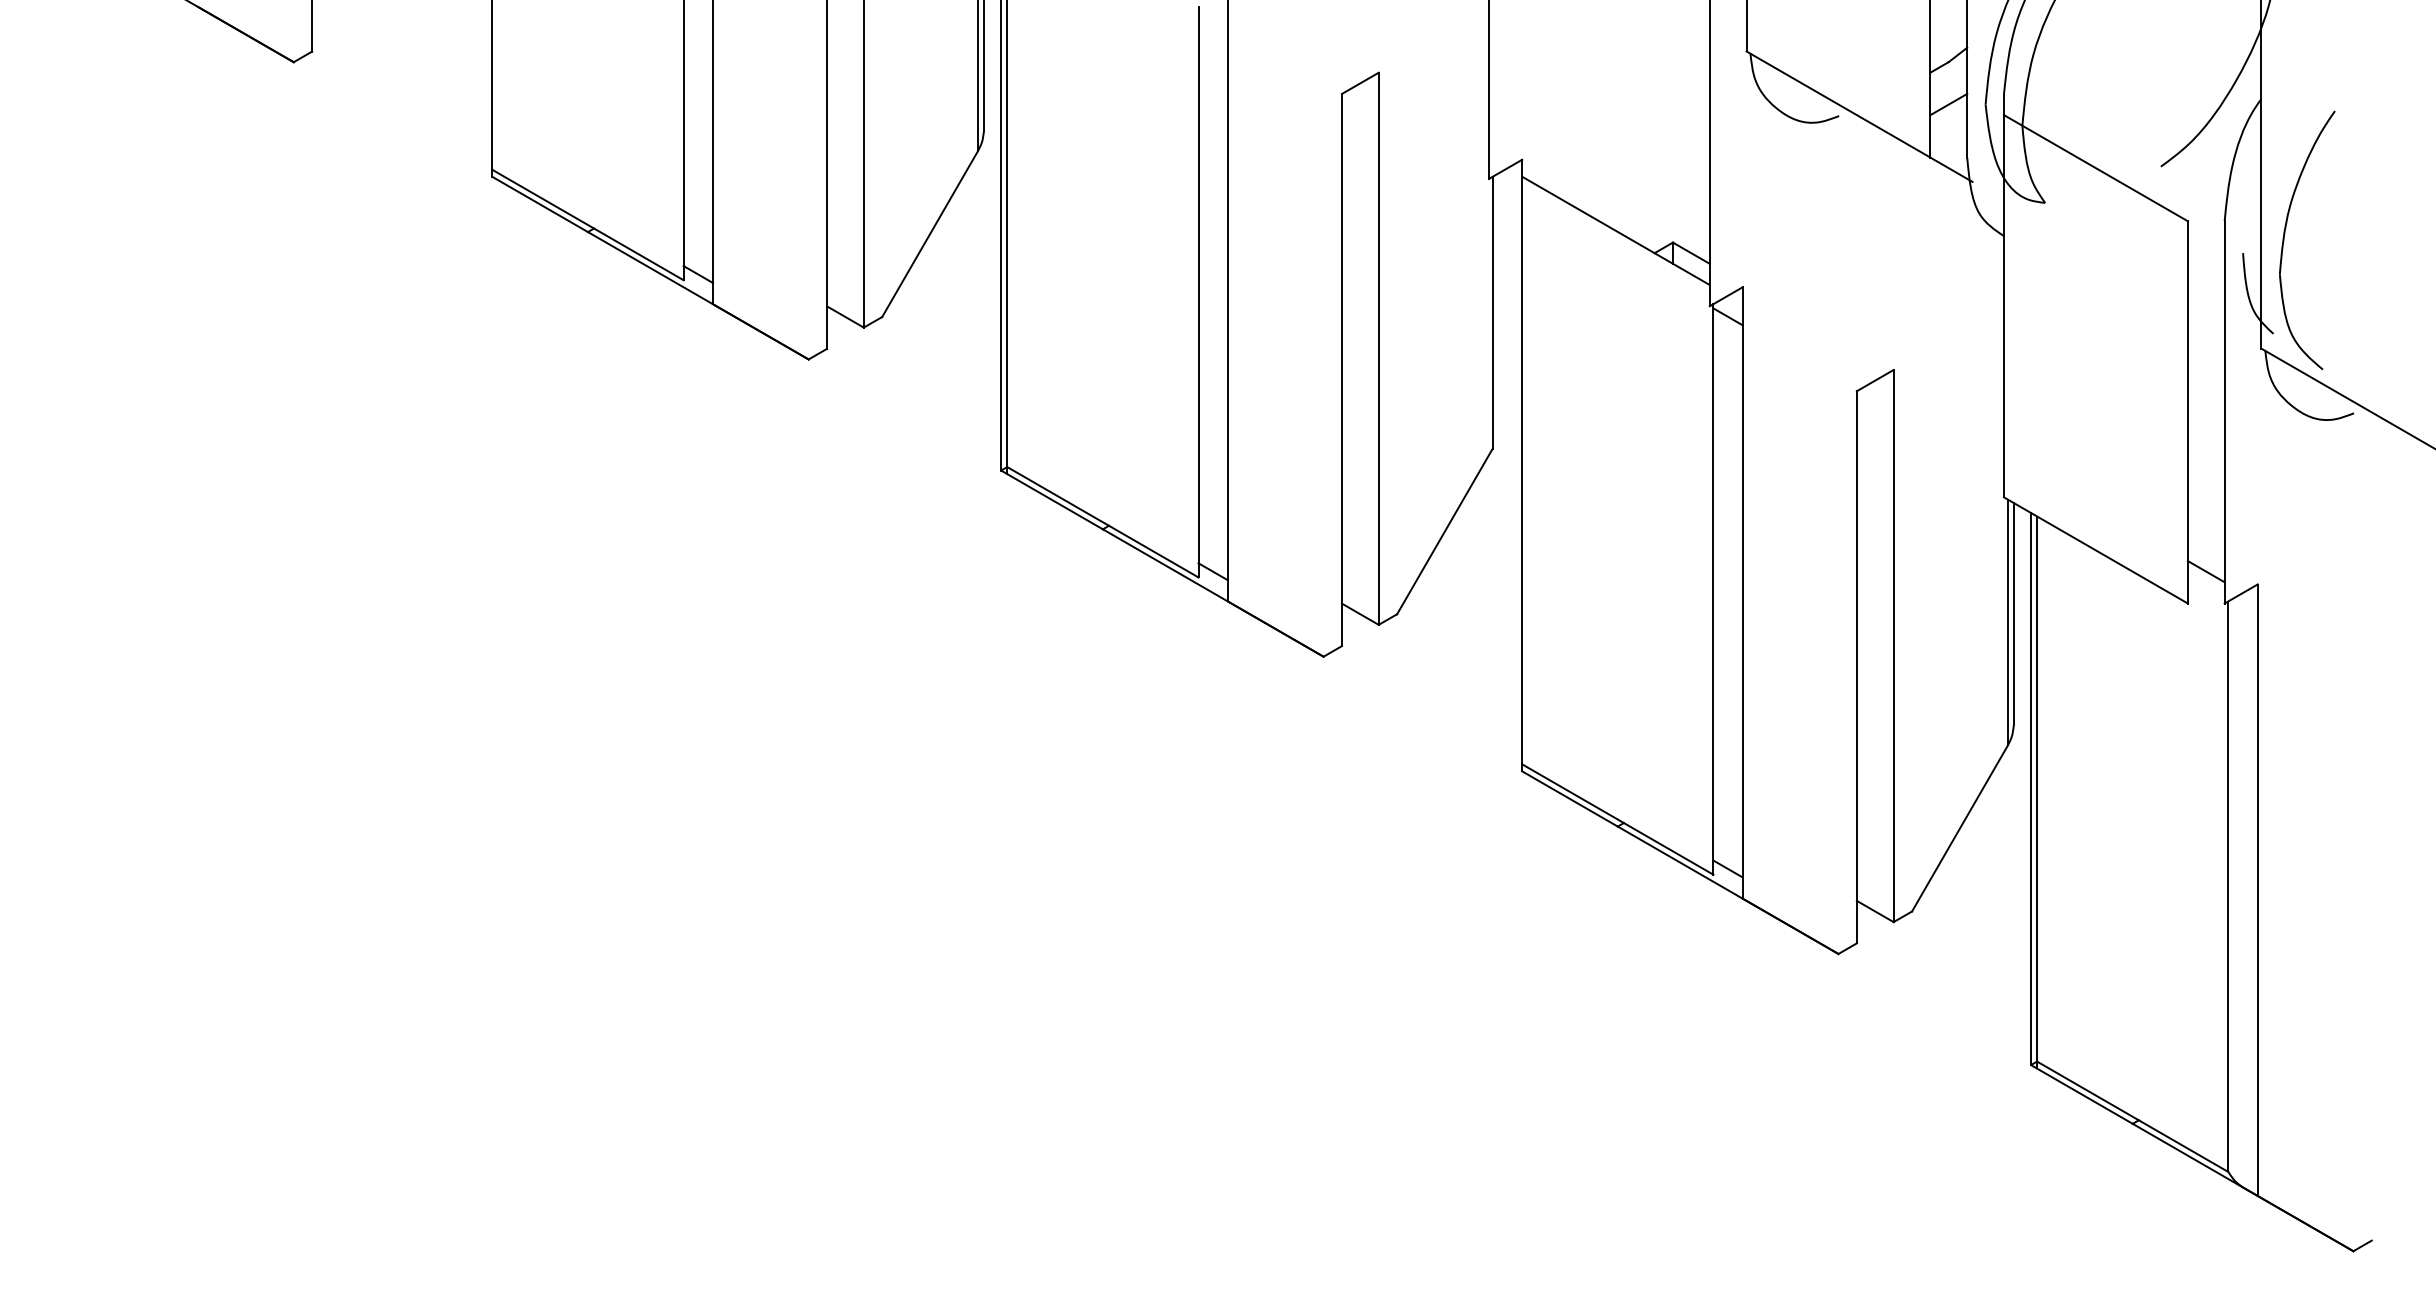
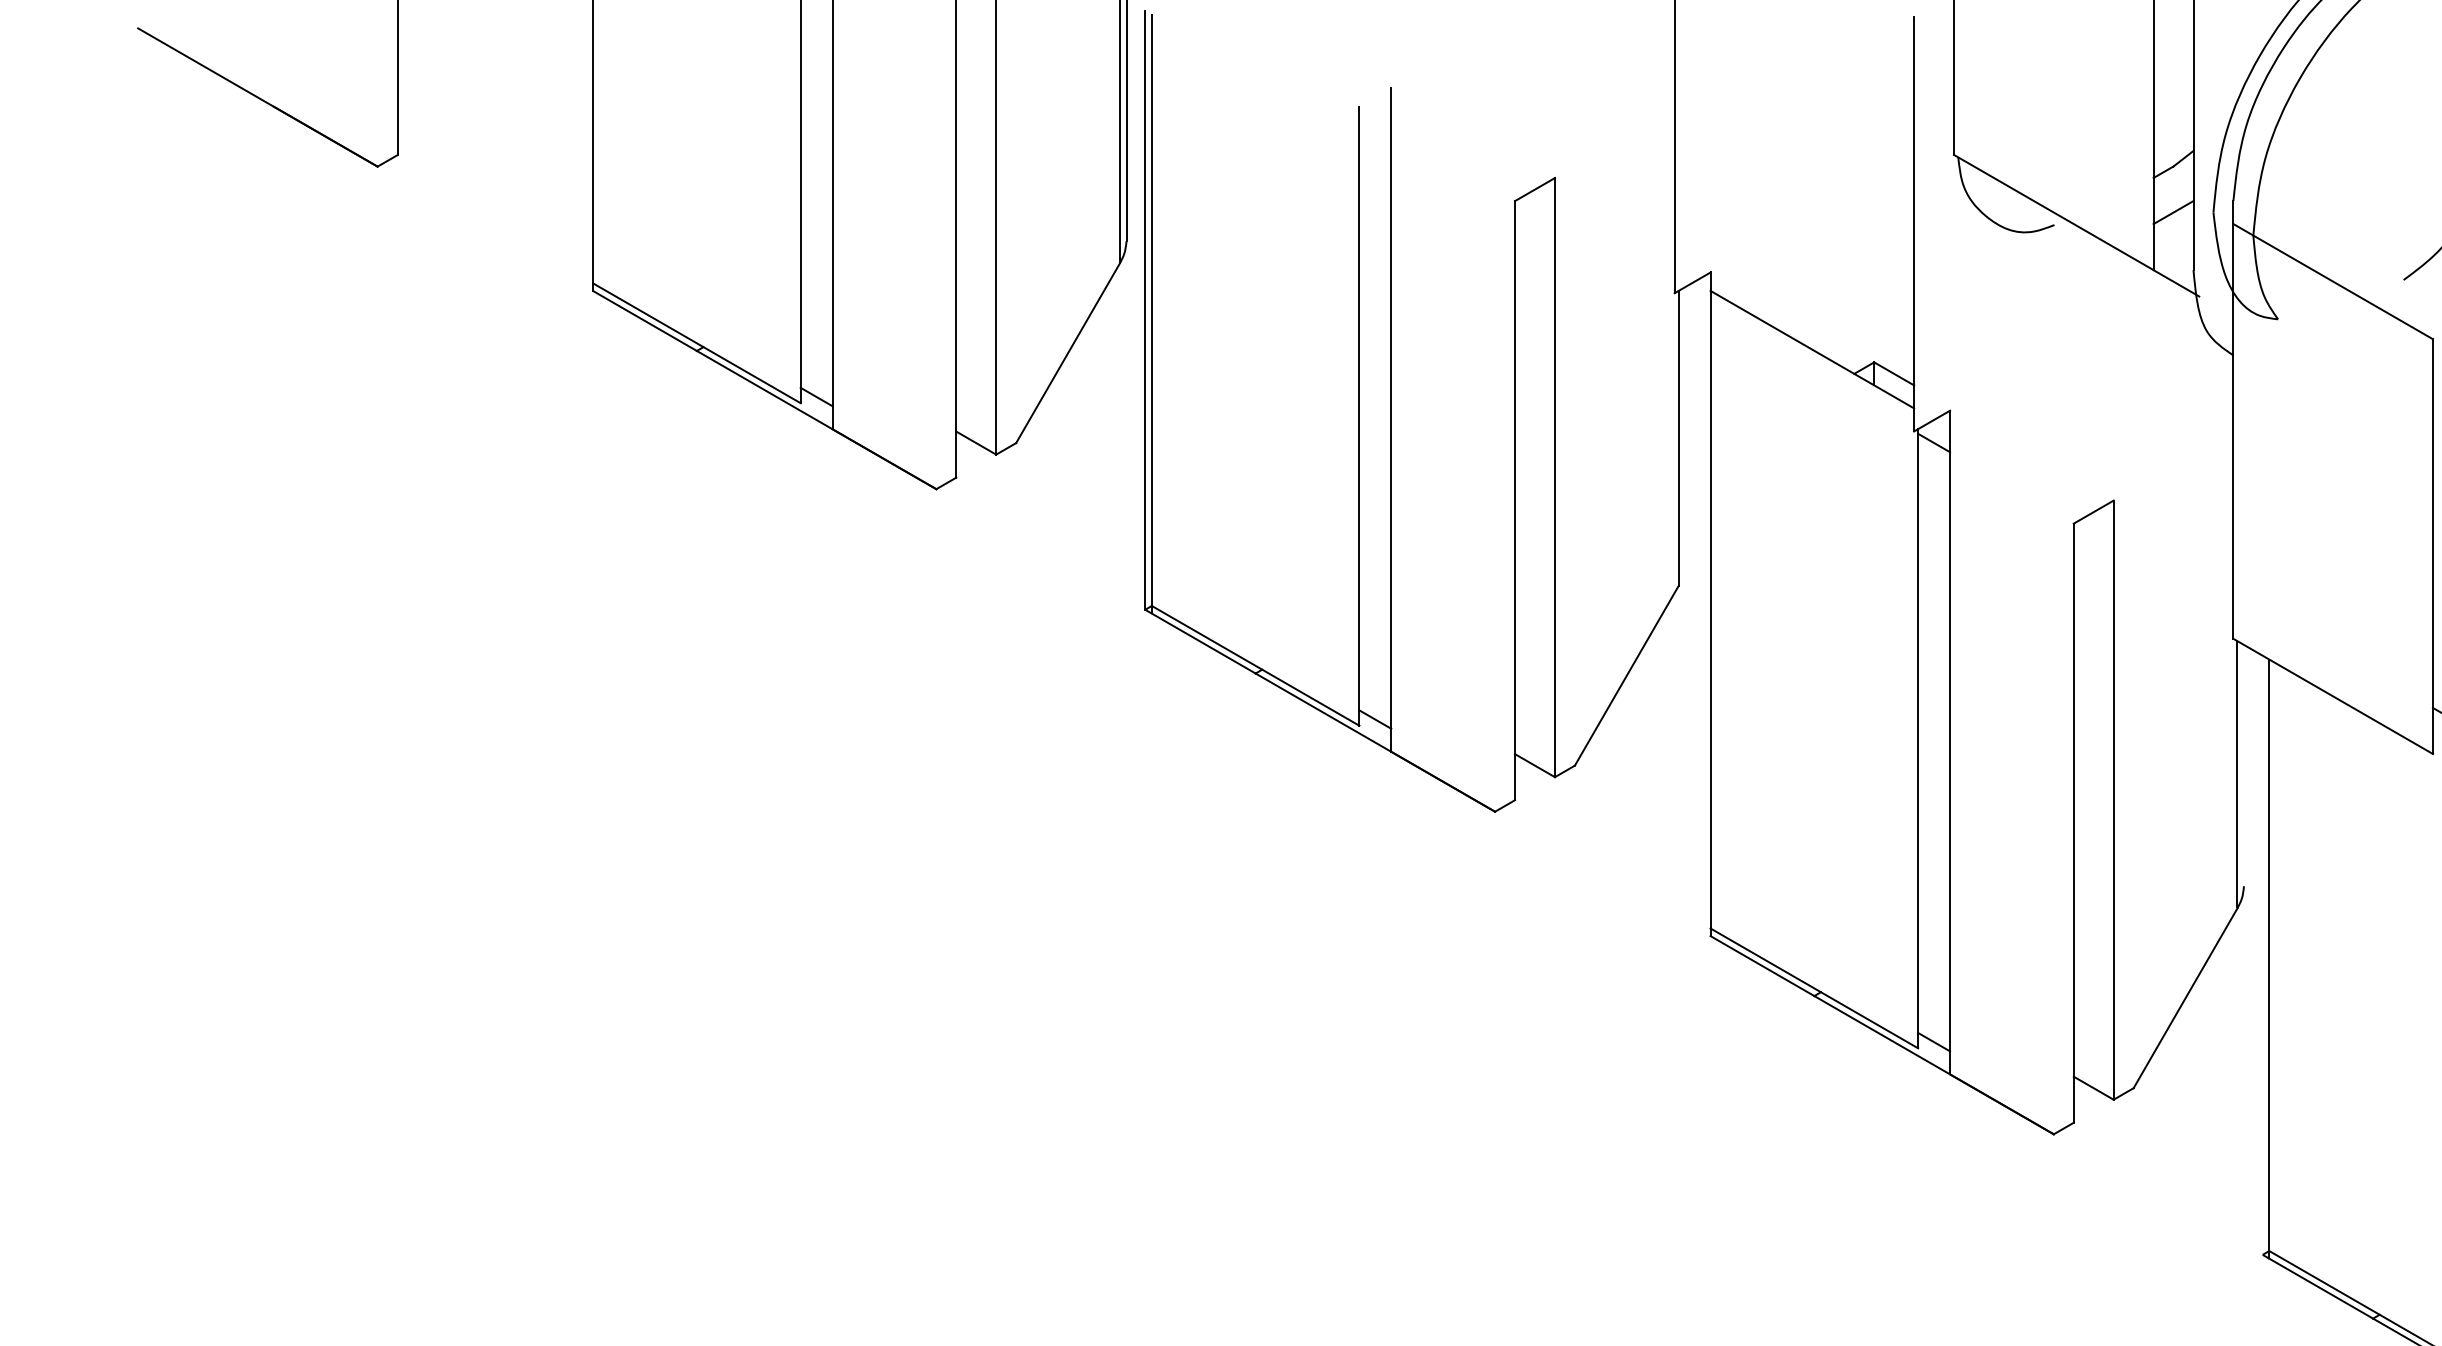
line: (2013, 614) -> (2243, 765), removed
line: (2031, 788) -> (2263, 954), removed

